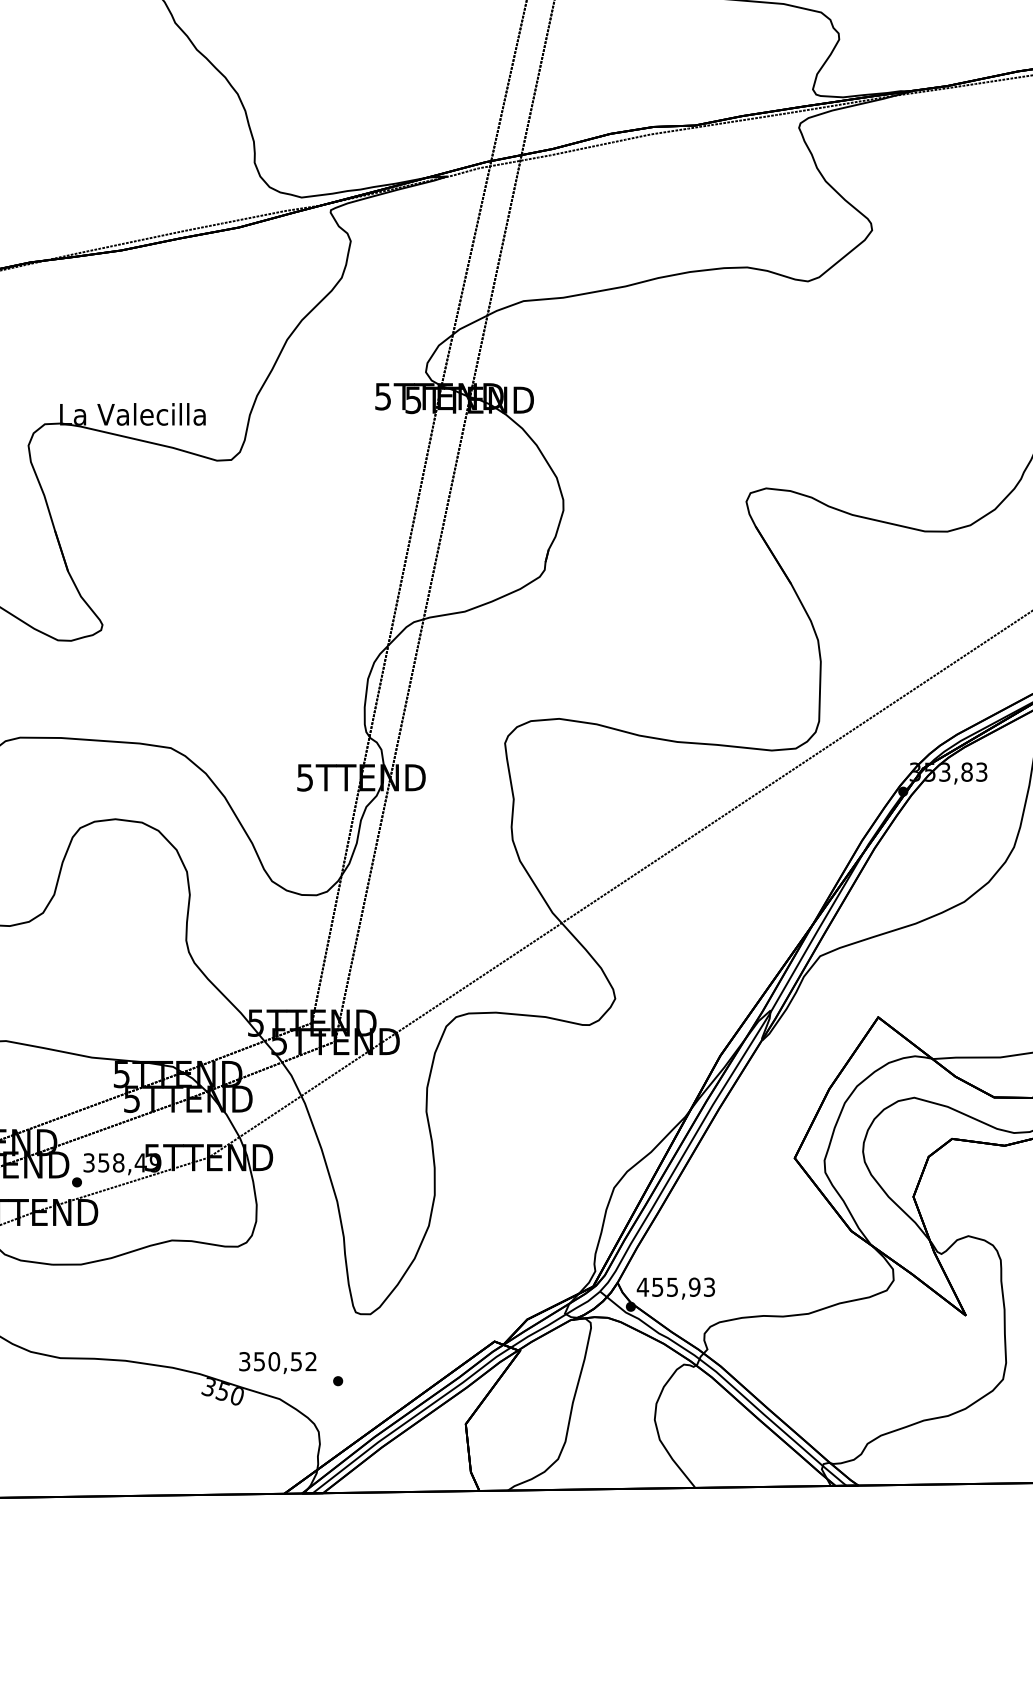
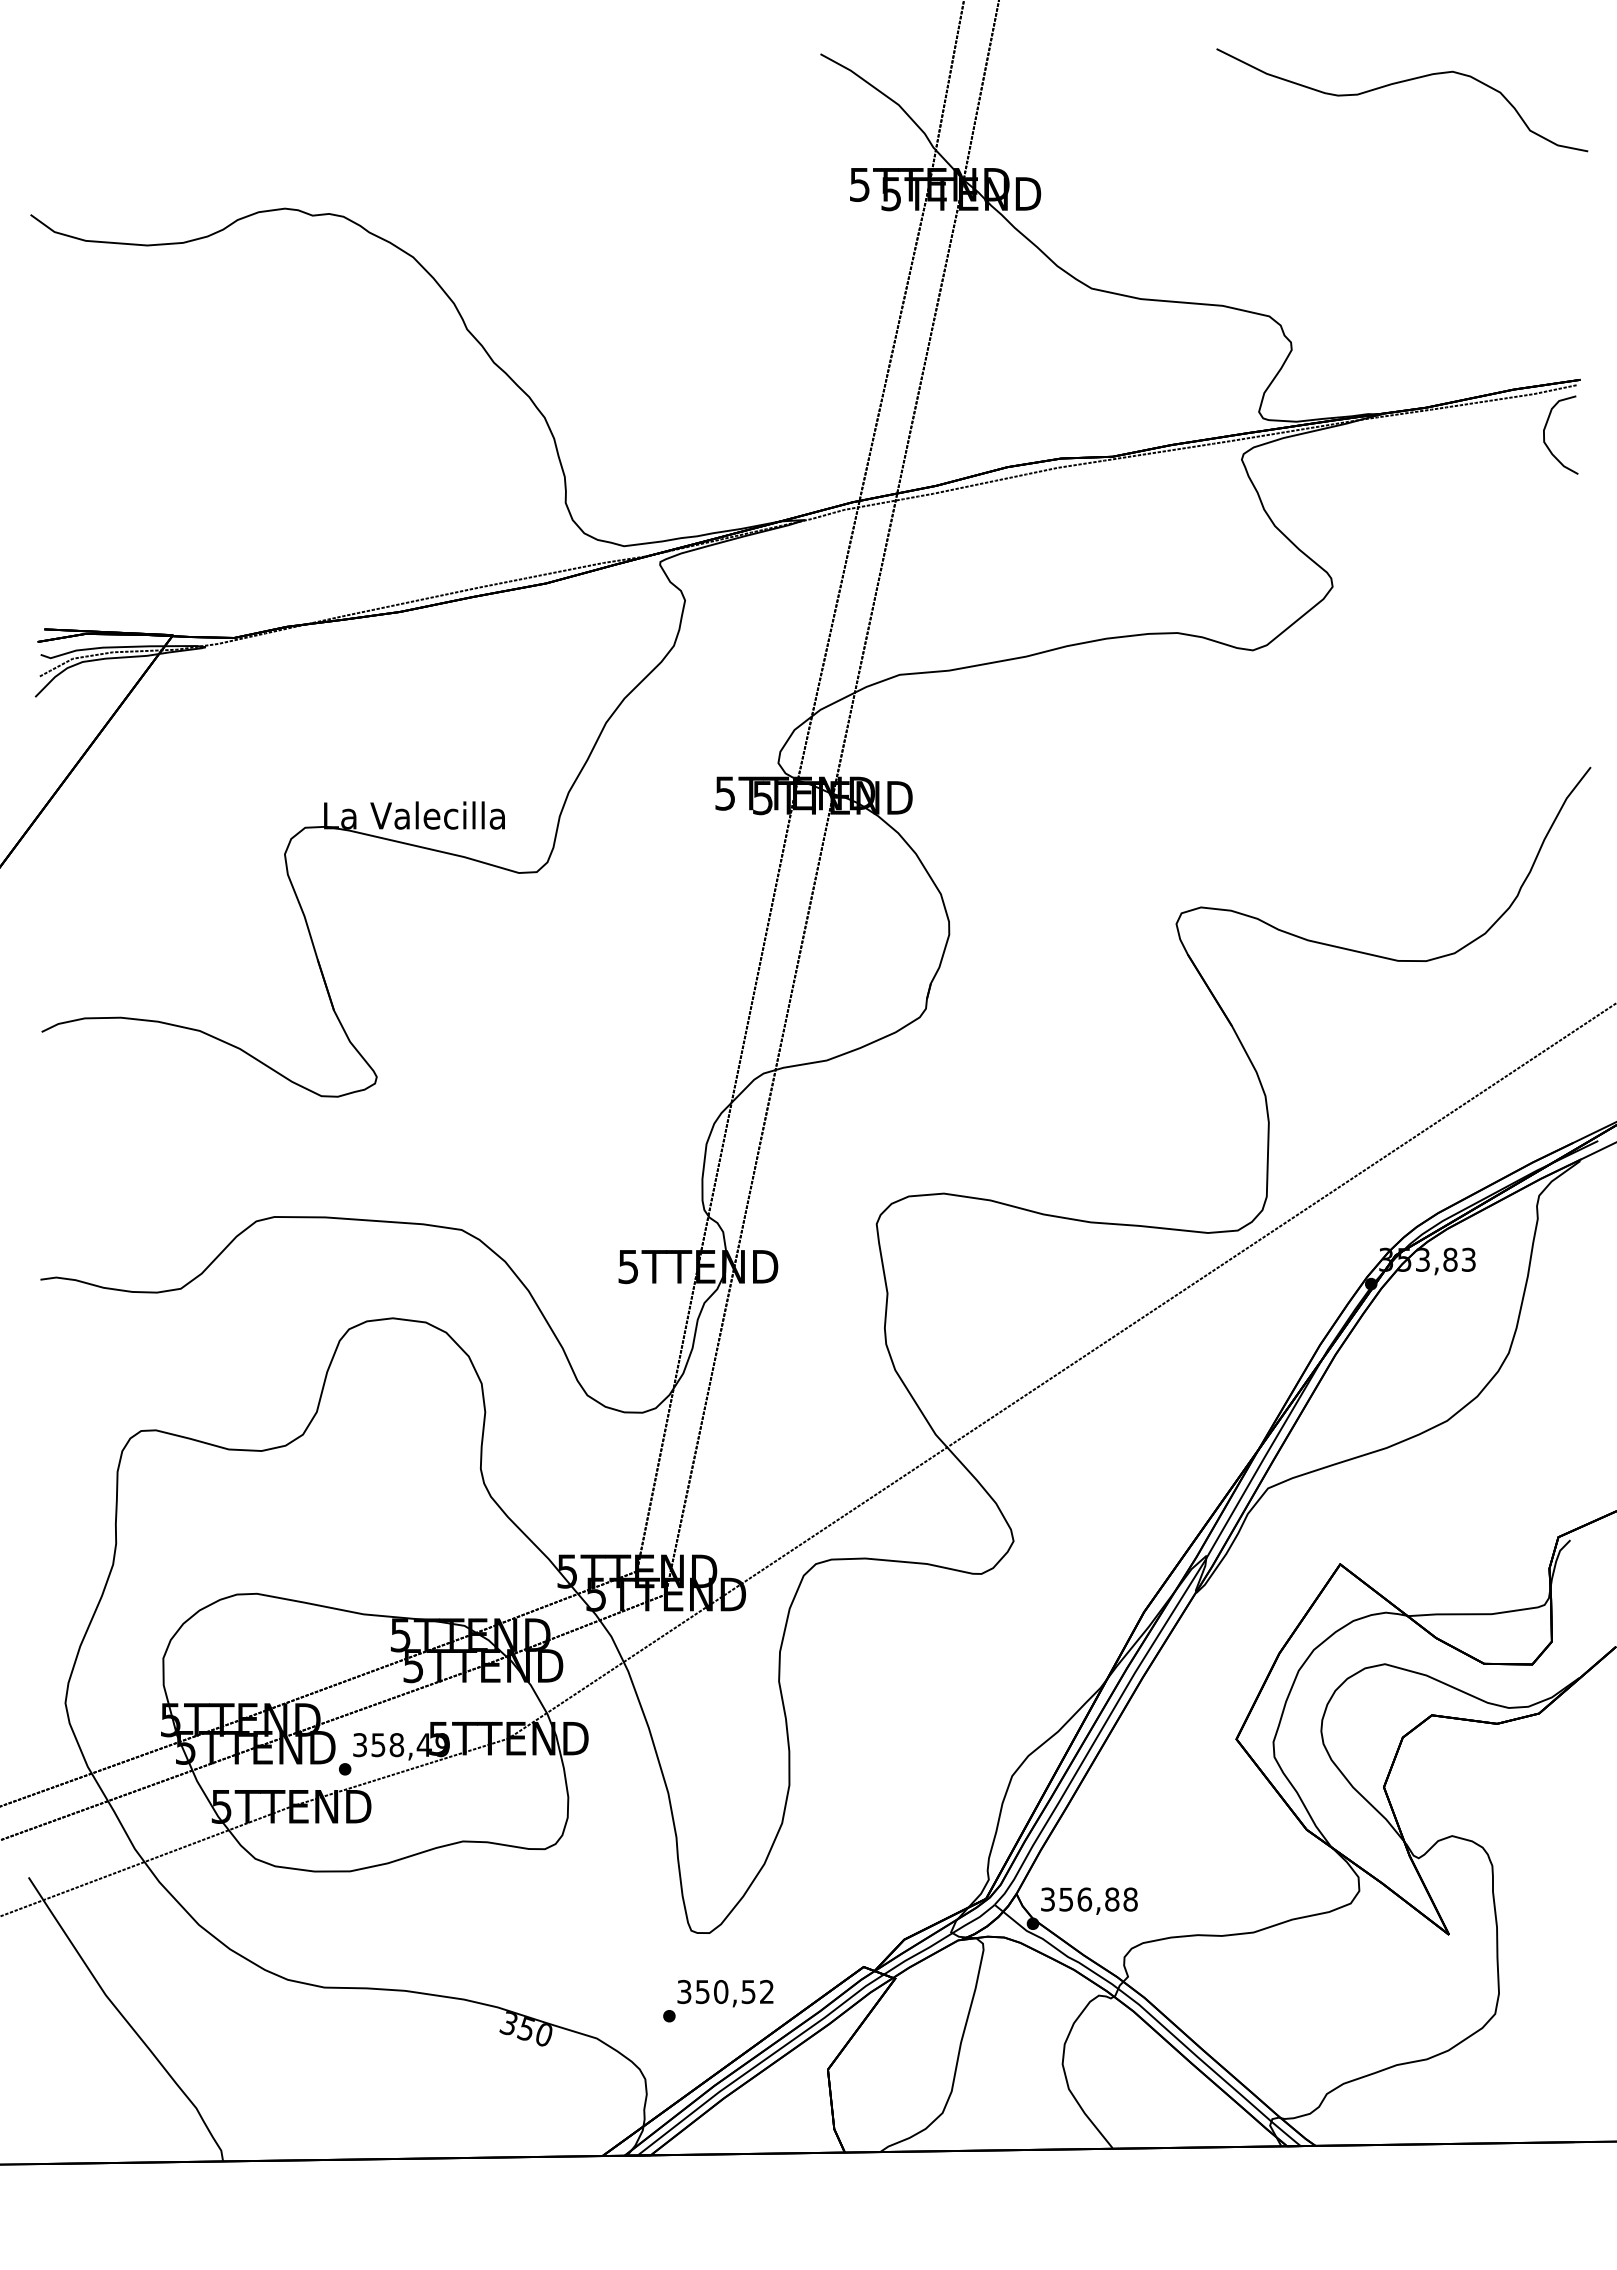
text: (675, 1287) -> (1088, 1899), 455,93 -> 356,88
text: (277, 1362) -> (725, 1993), moved

